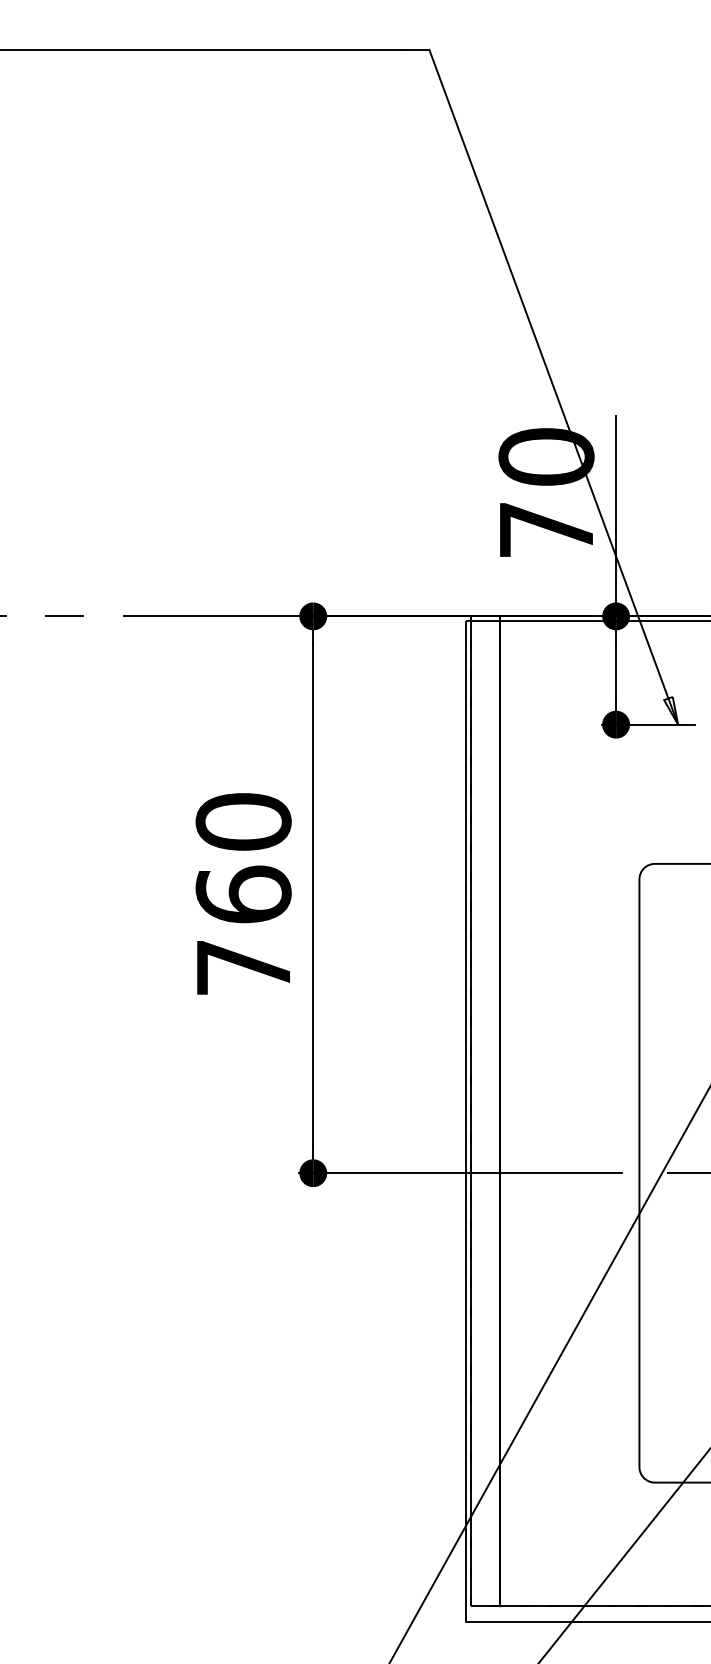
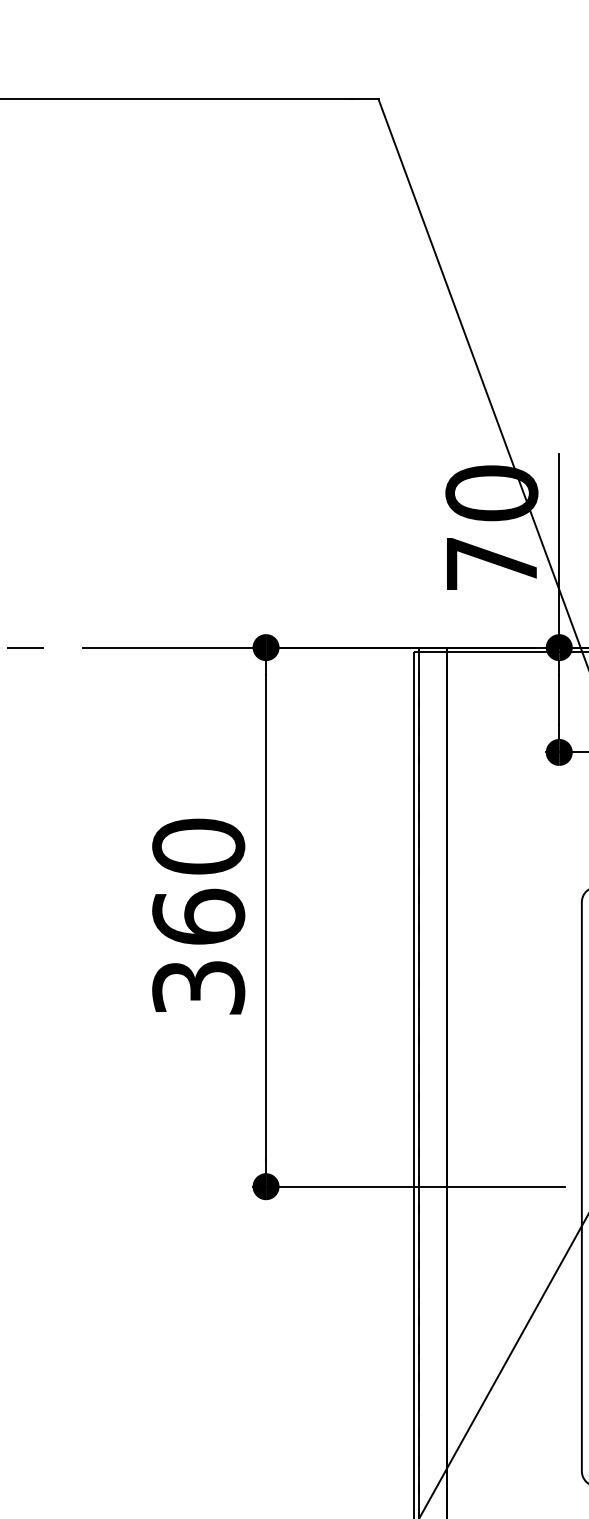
text: (243, 967) -> (198, 987), 760 -> 360

